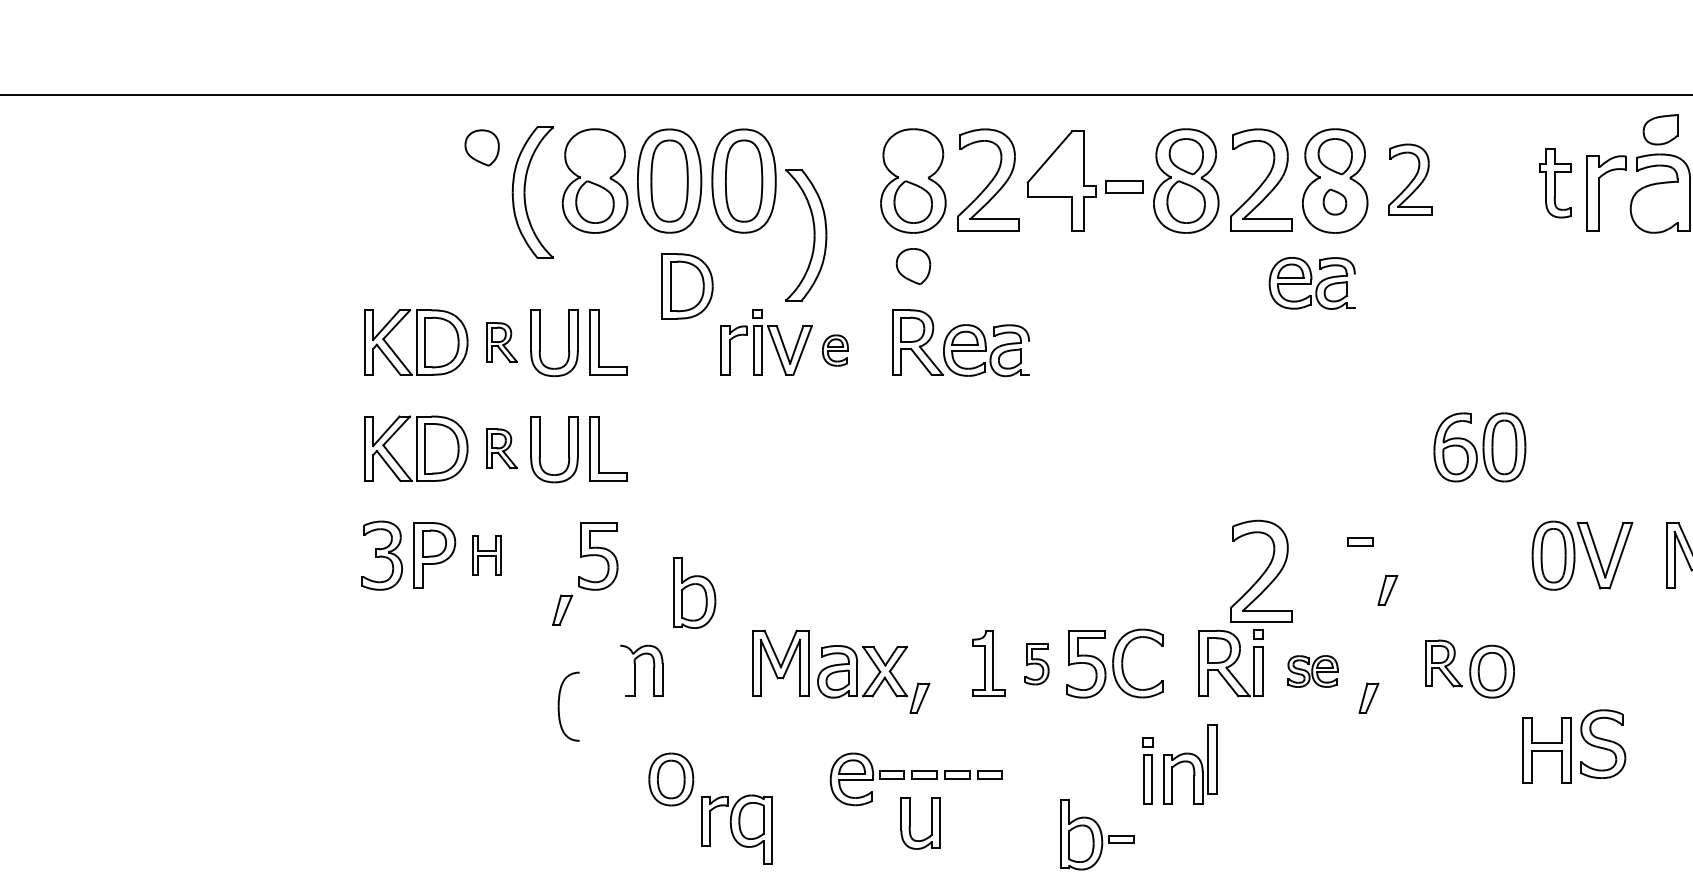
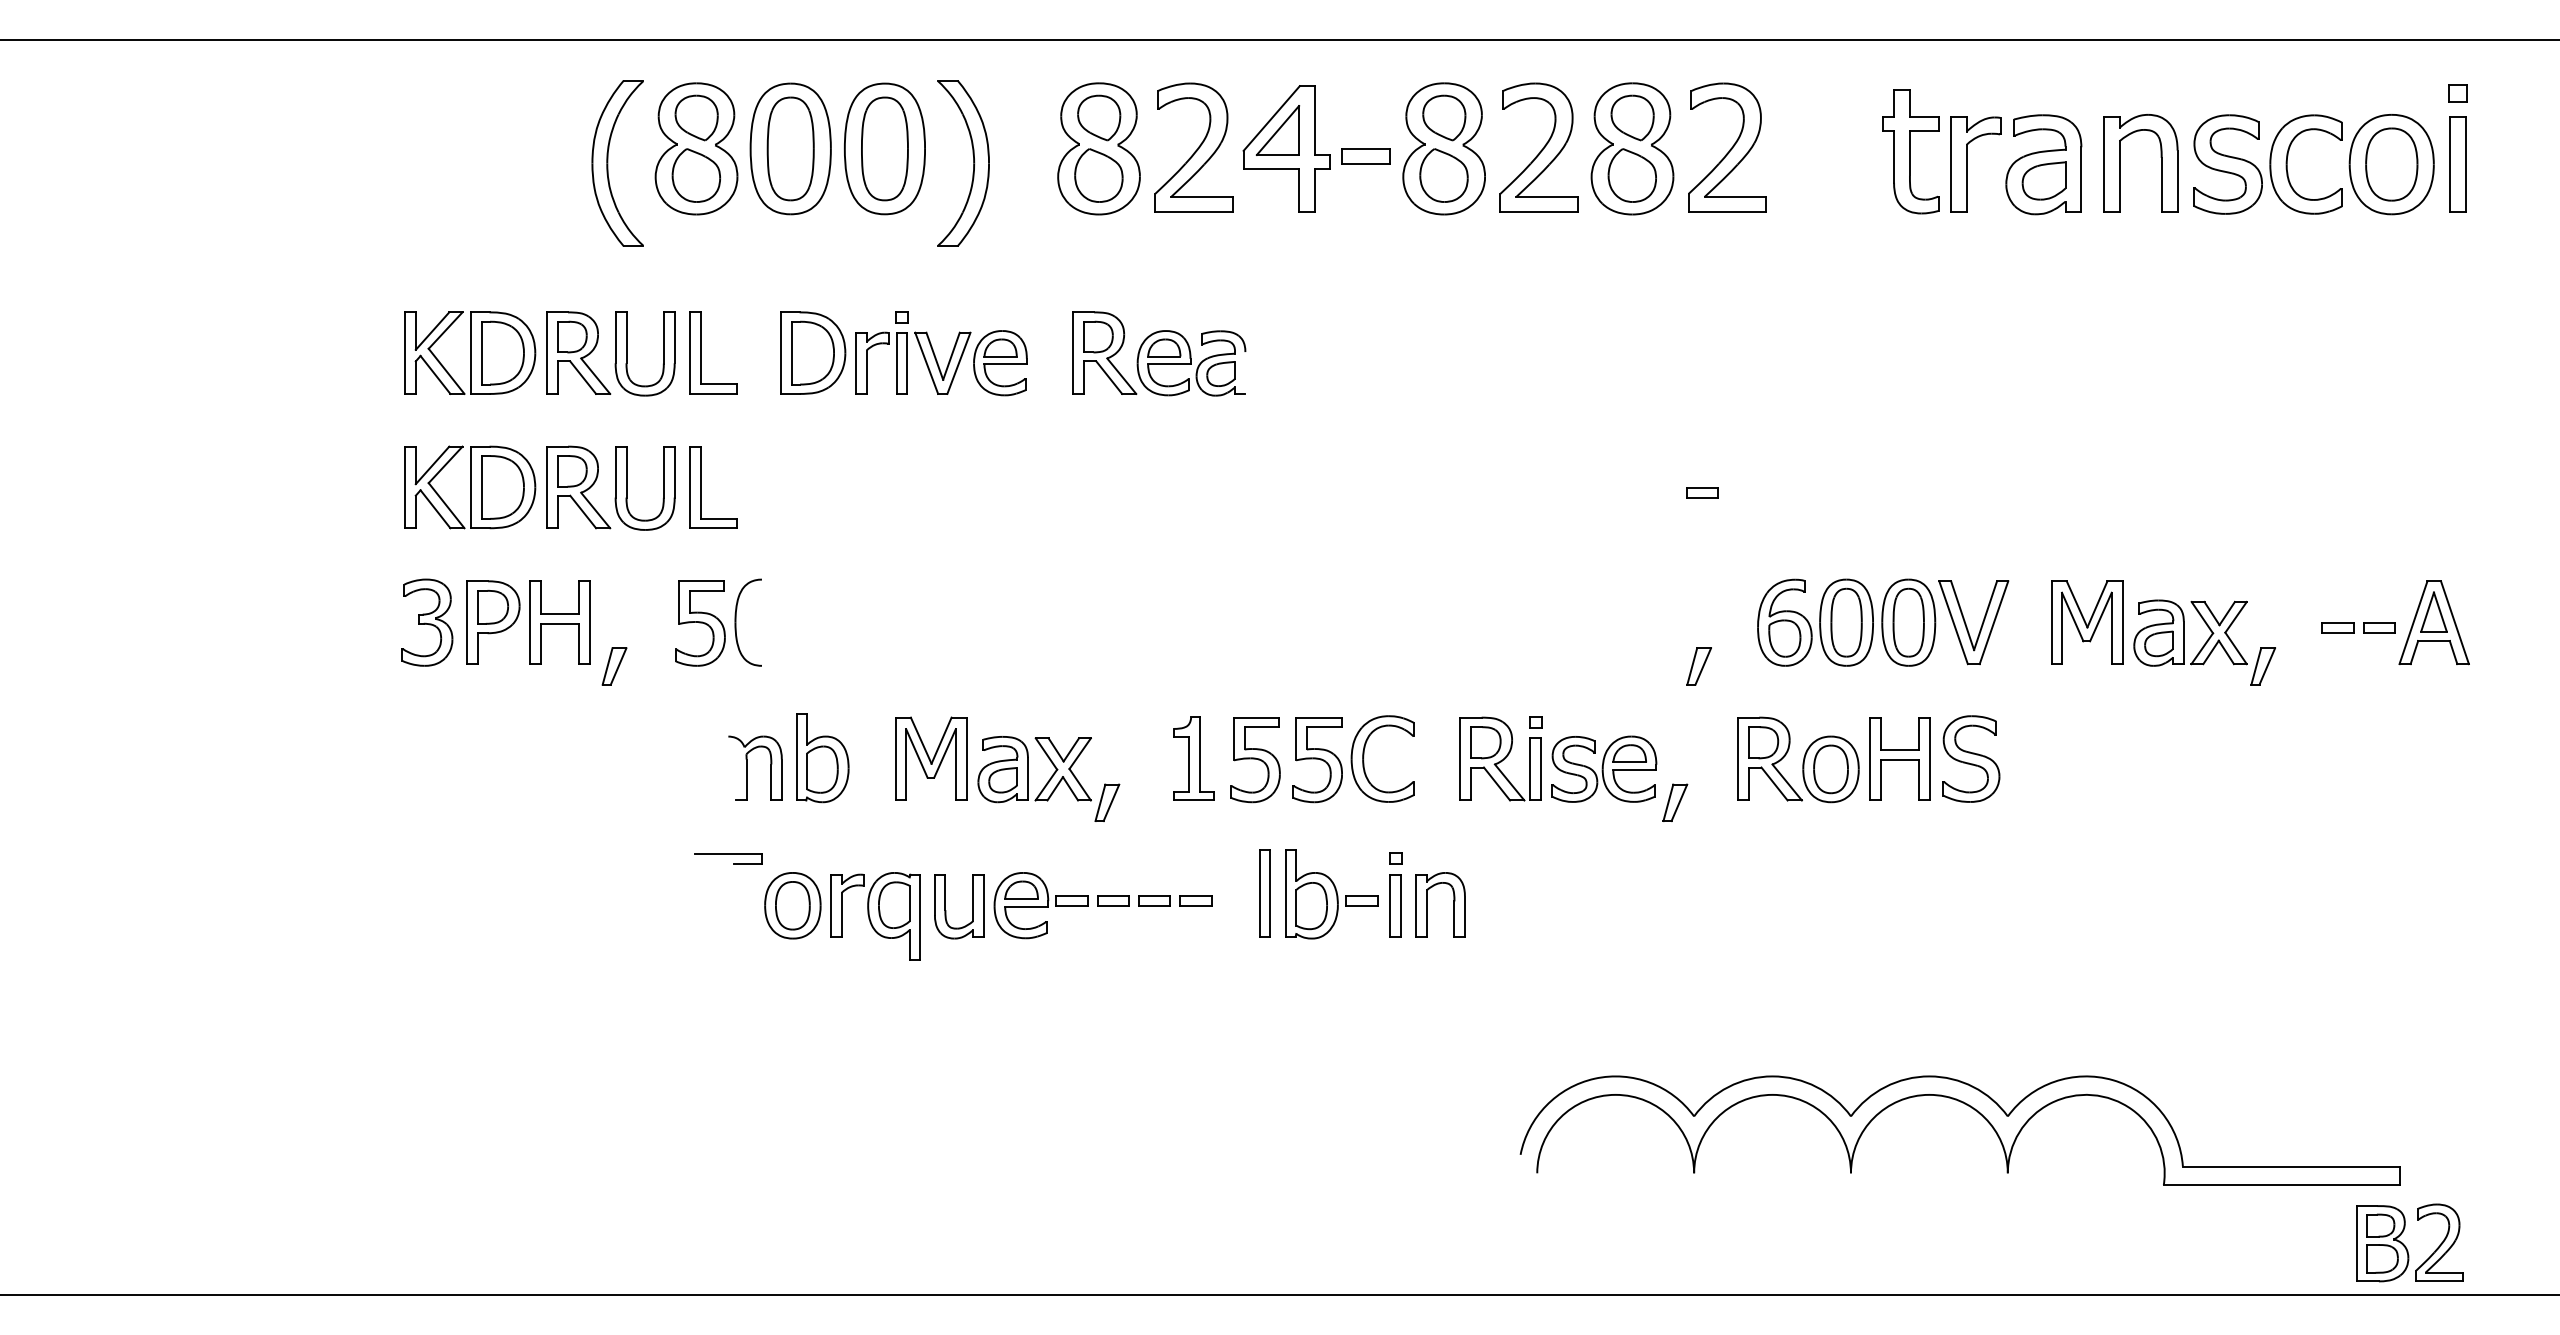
part: (1660, 129) -> (2043, 180), moved
part: (482, 147) -> (696, 117), moved
part: (1054, 166) -> (1277, 130), added
part: (1410, 179) -> (1727, 147), size x1.43
part: (1554, 183) -> (1910, 151), size x1.43
part: (1334, 202) -> (1631, 175), size x1.67
part: (814, 235) -> (973, 163), moved
part: (913, 266) -> (1099, 117), moved
part: (1312, 283) -> (1603, 278), removed
part: (687, 285) -> (813, 352), moved
part: (501, 342) -> (578, 352), size x1.67
part: (835, 350) -> (1000, 363), size x1.67
part: (1479, 447) -> (1815, 622), moved
part: (501, 448) -> (578, 487), size x1.67
part: (1360, 542) -> (1702, 492), moved
part: (486, 555) -> (559, 622), size x1.67
part: (1260, 571) -> (1538, 642), removed
part: (694, 593) -> (822, 758), moved
part: (562, 610) -> (614, 666), moved
part: (1443, 663) -> (1769, 758), size x1.43
part: (1037, 664) -> (1255, 760), size x1.67
part: (1313, 670) -> (1604, 768), size x1.67
part: (559, 706) -> (736, 622), moved
part: (620, 742) -> (728, 858), added
part: (1603, 743) -> (1971, 758), moved
part: (1546, 750) -> (1899, 758), moved
part: (1211, 759) -> (1264, 893), moved
part: (931, 823) -> (972, 906), moved
part: (736, 829) -> (875, 916), moved
part: (1097, 834) -> (1331, 894), moved

